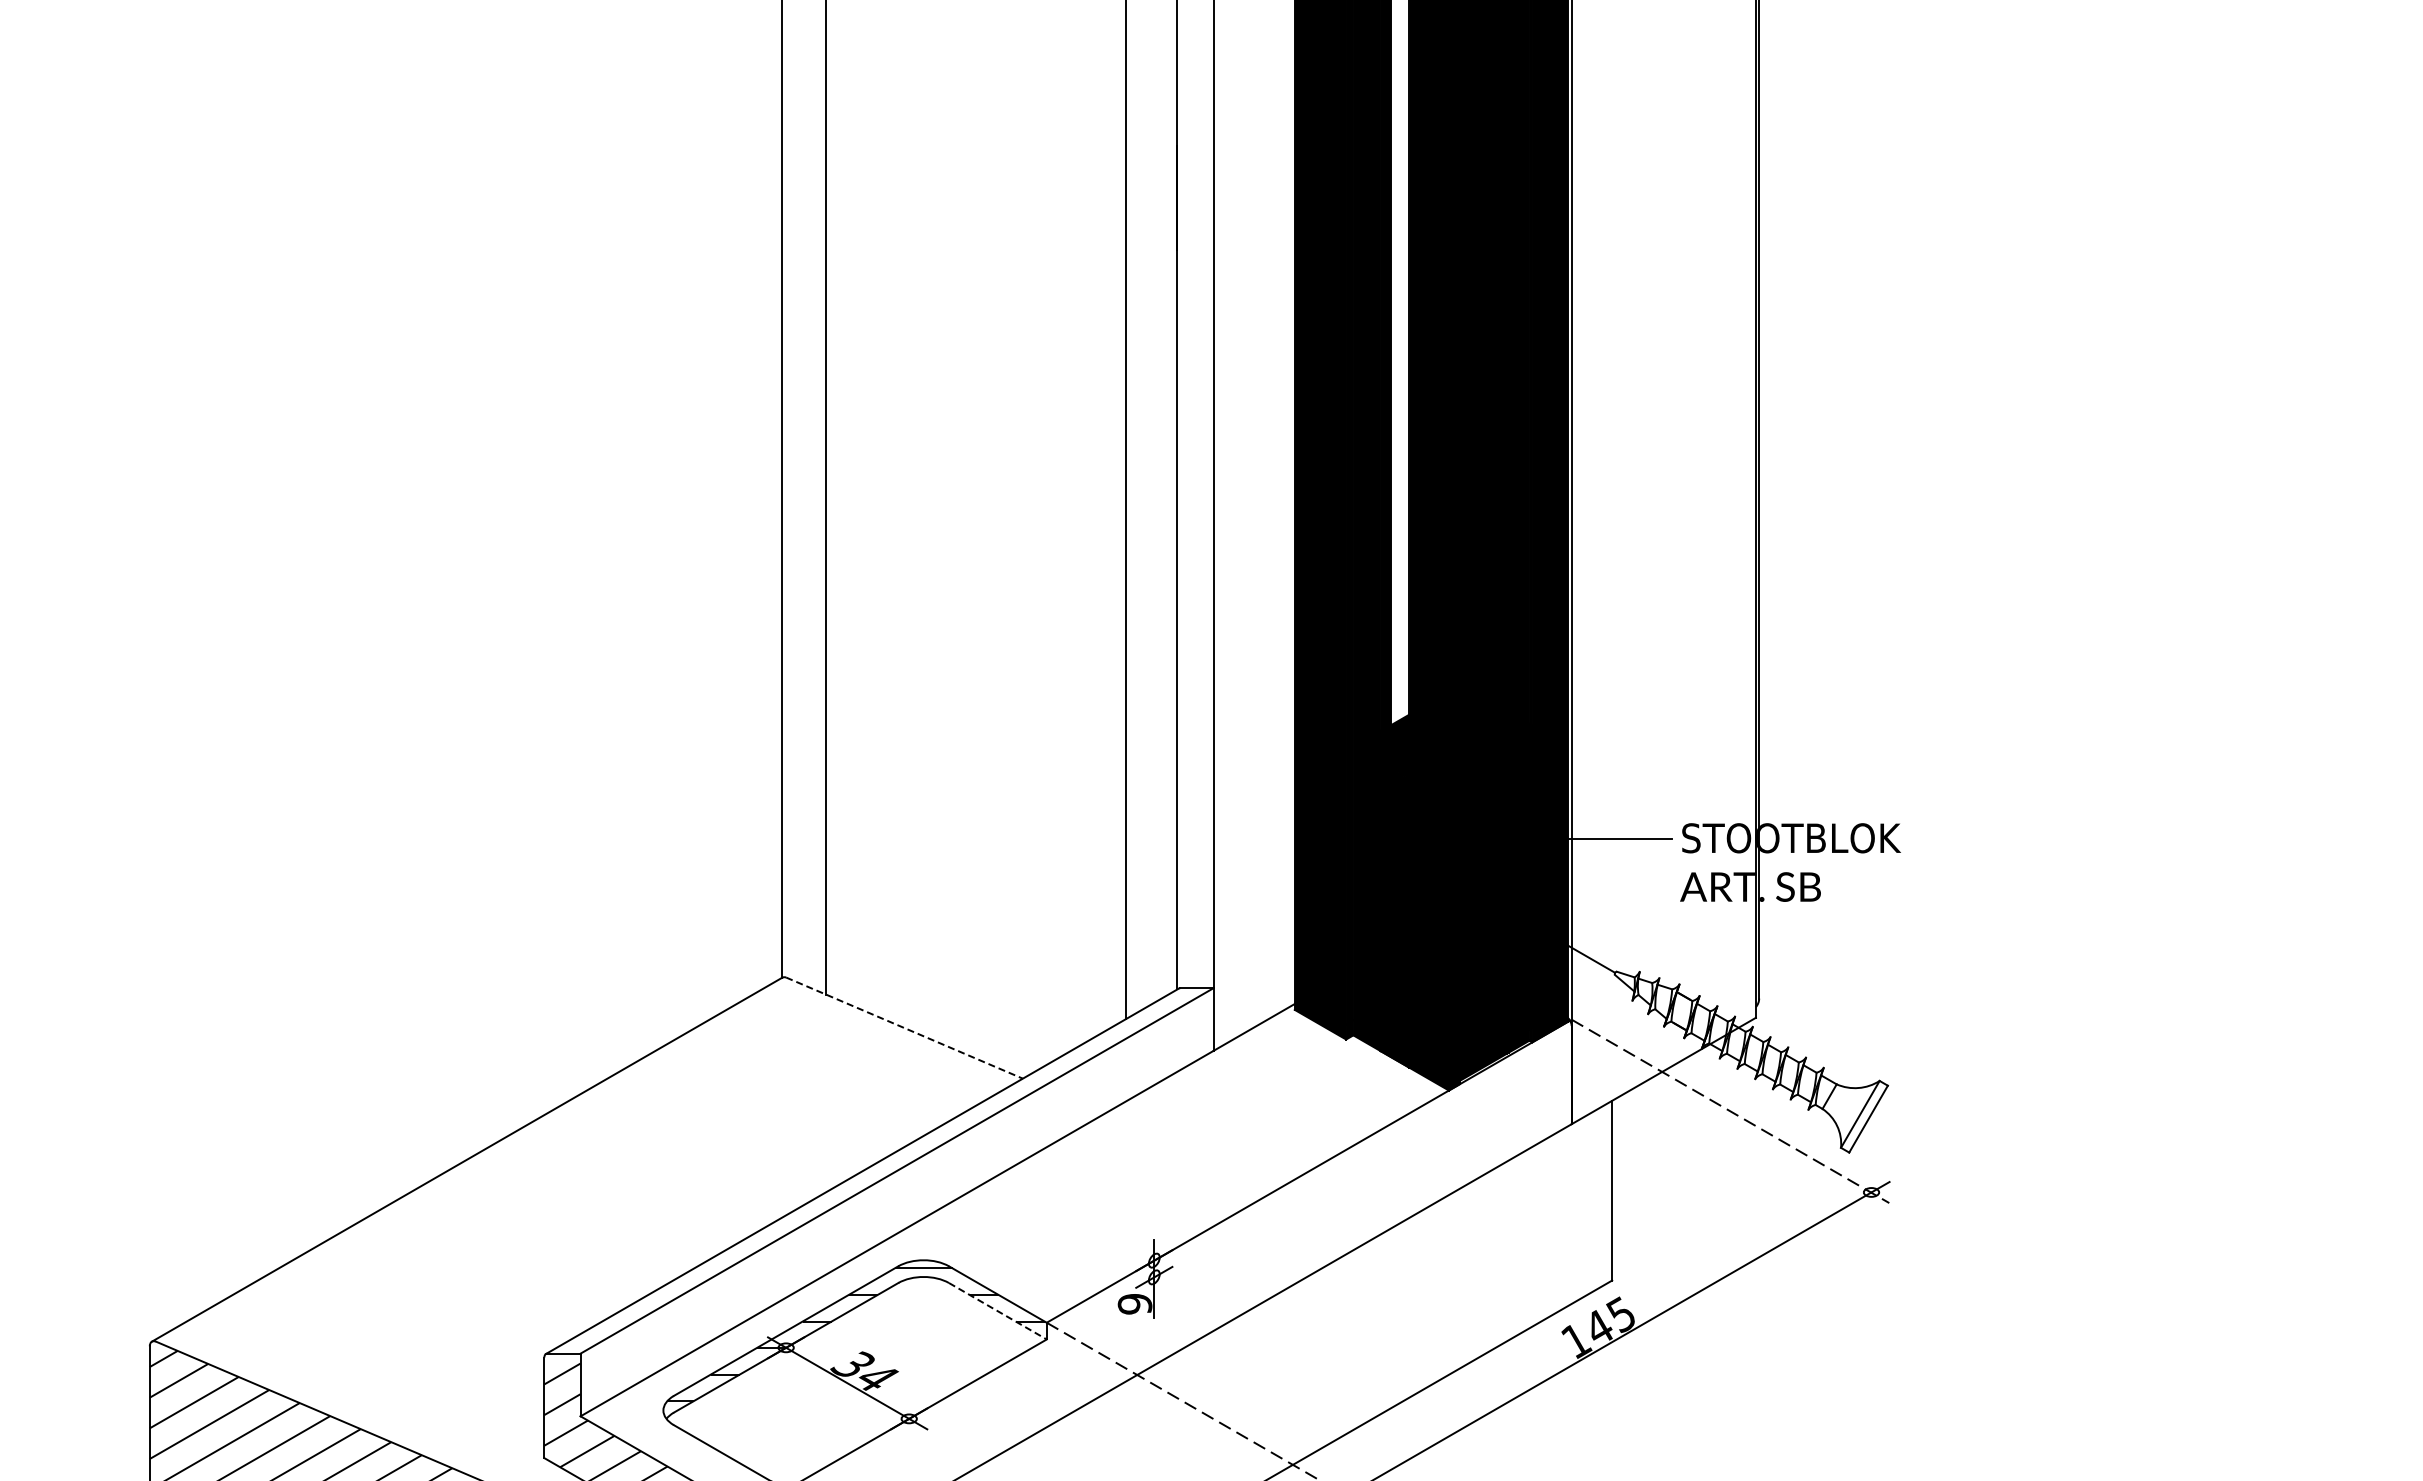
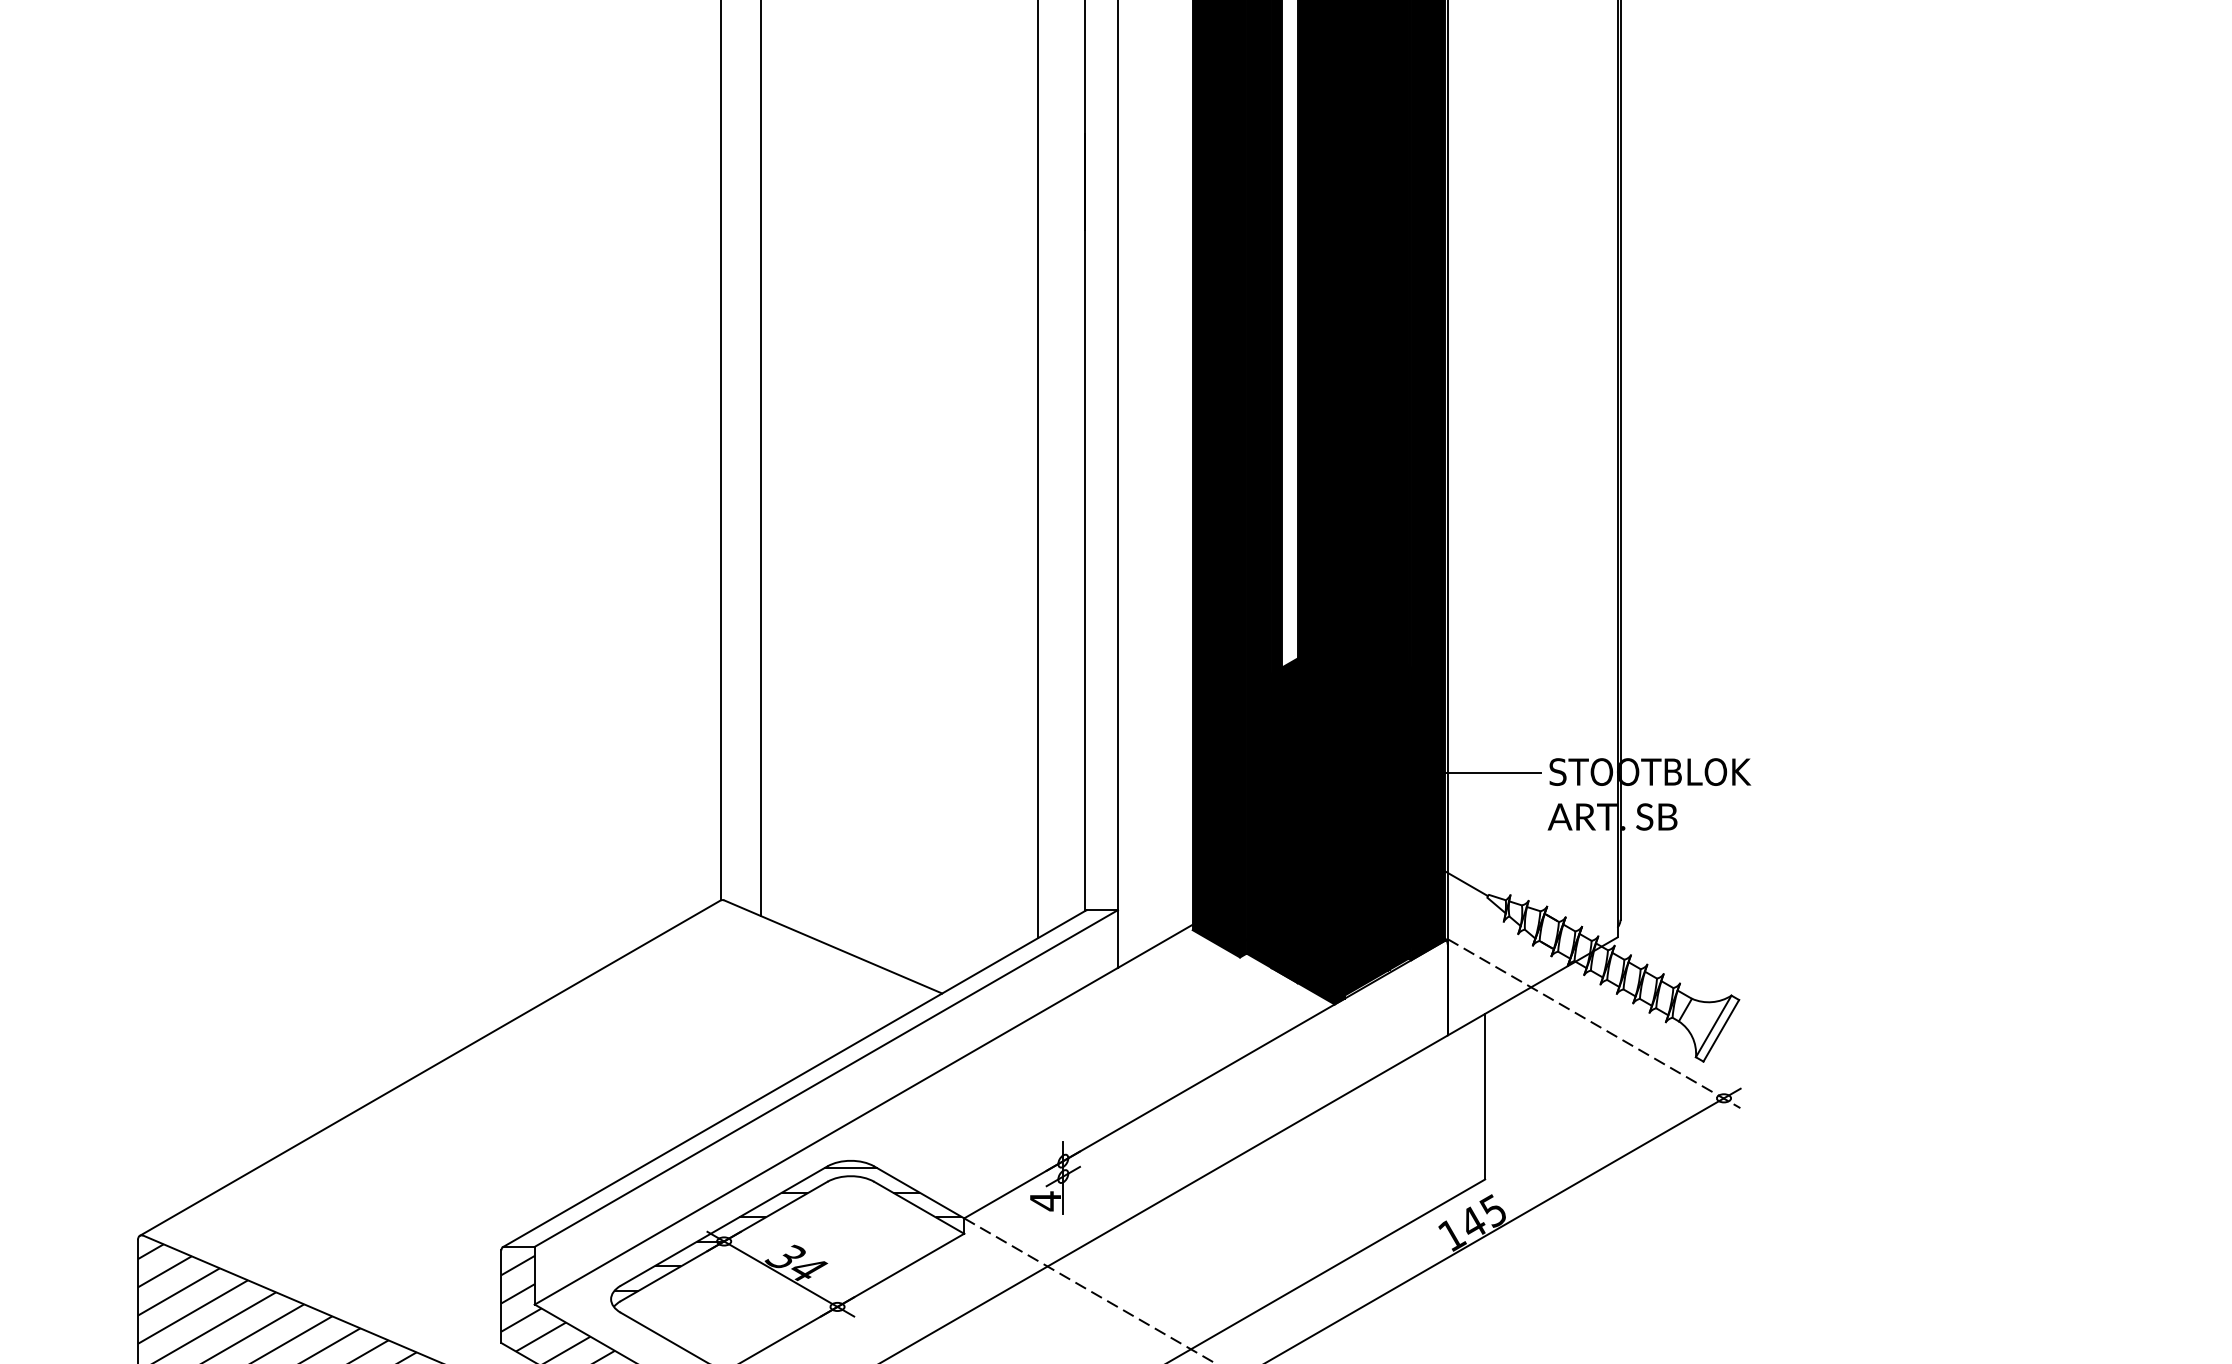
line: (904, 1028) -> (833, 947), dashed -> solid
text: (1134, 1304) -> (1045, 1201), 9 -> 4
line: (998, 1311) -> (919, 1208), dashed -> solid

